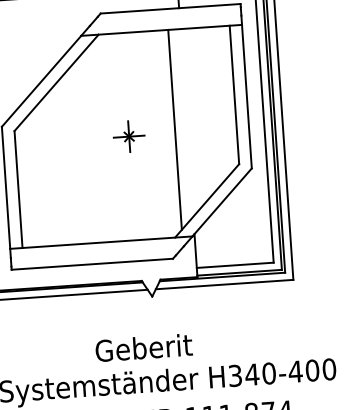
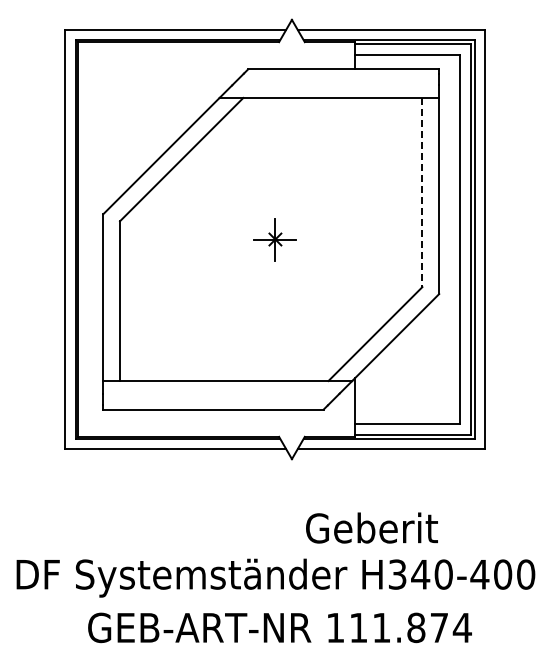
line: (234, 94) -> (422, 192), solid -> dashed
line: (175, 129) -> (338, 234), removed
text: (143, 347) -> (371, 527), moved

